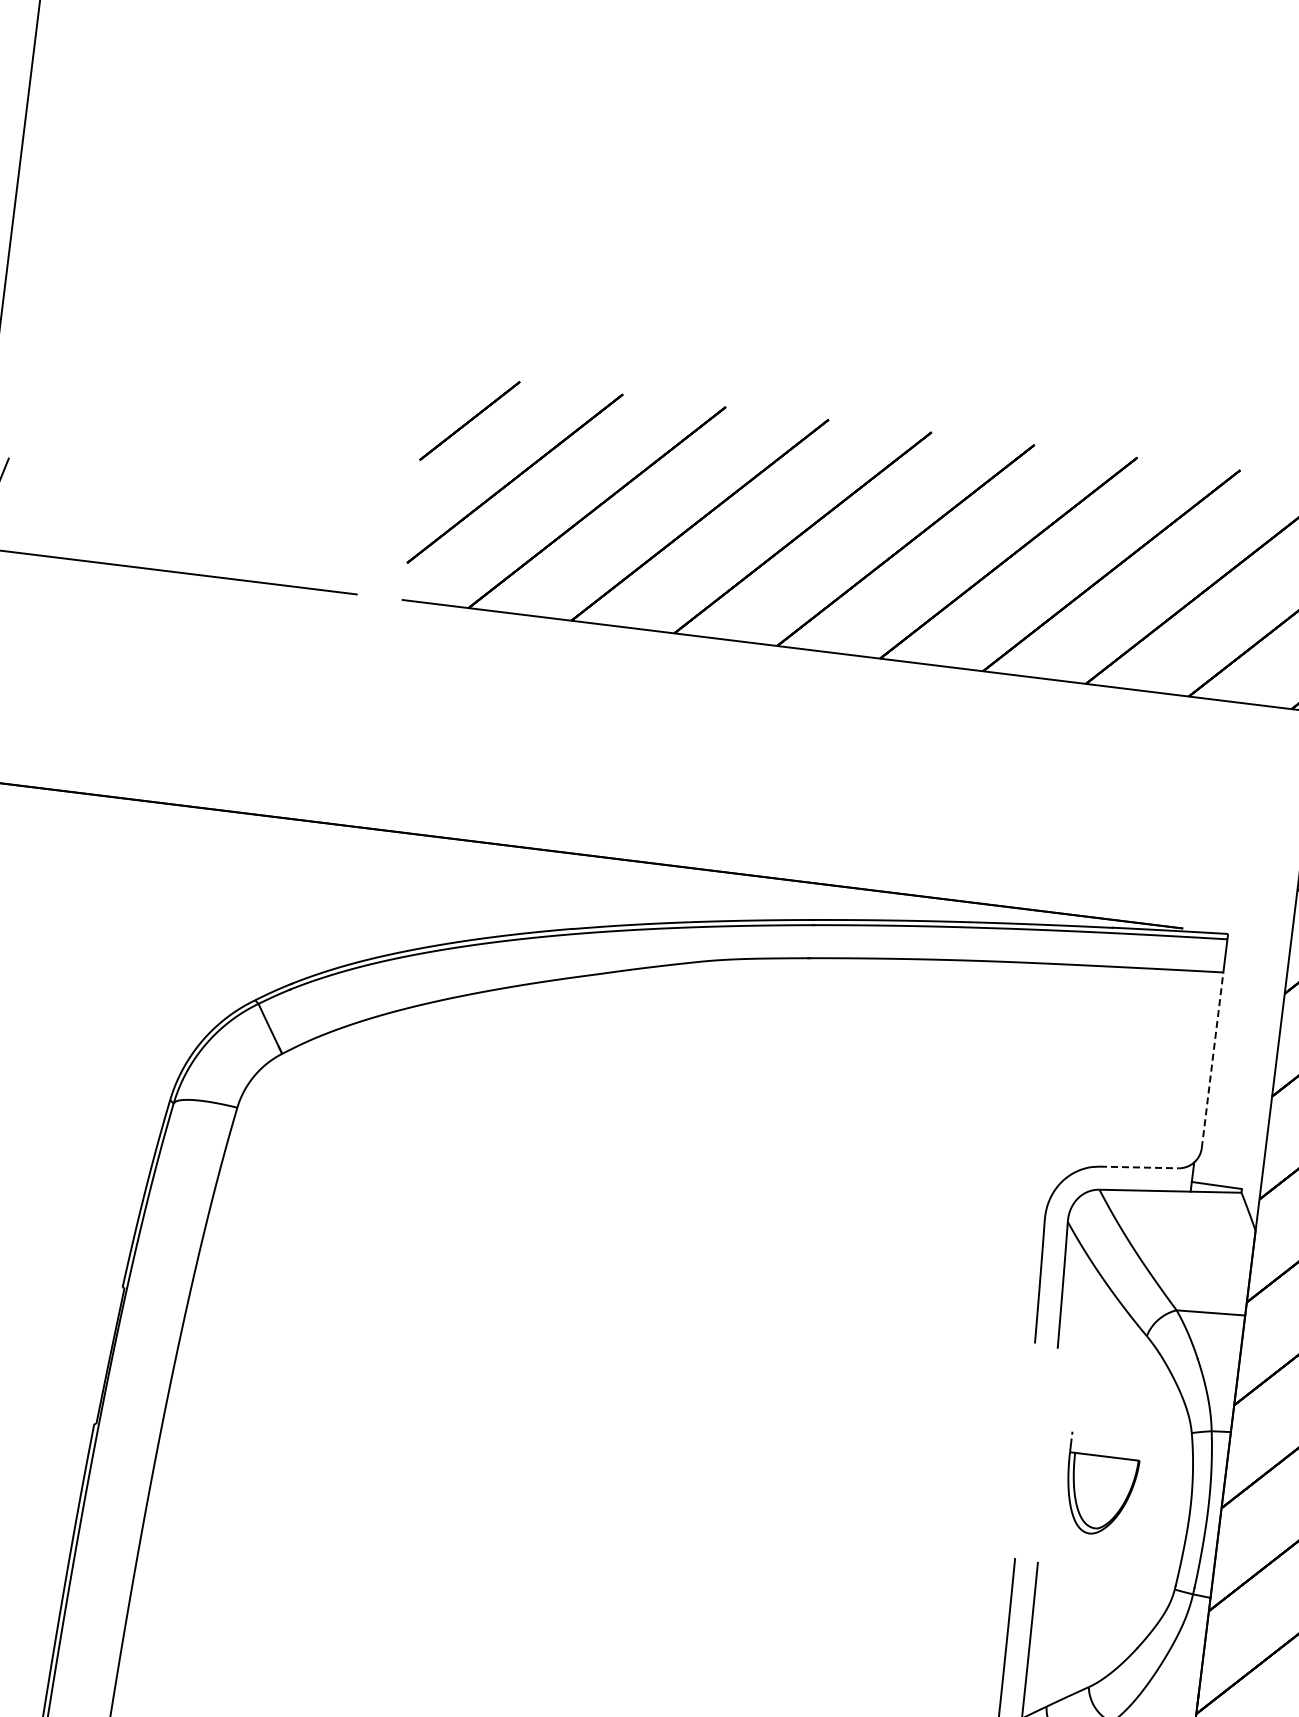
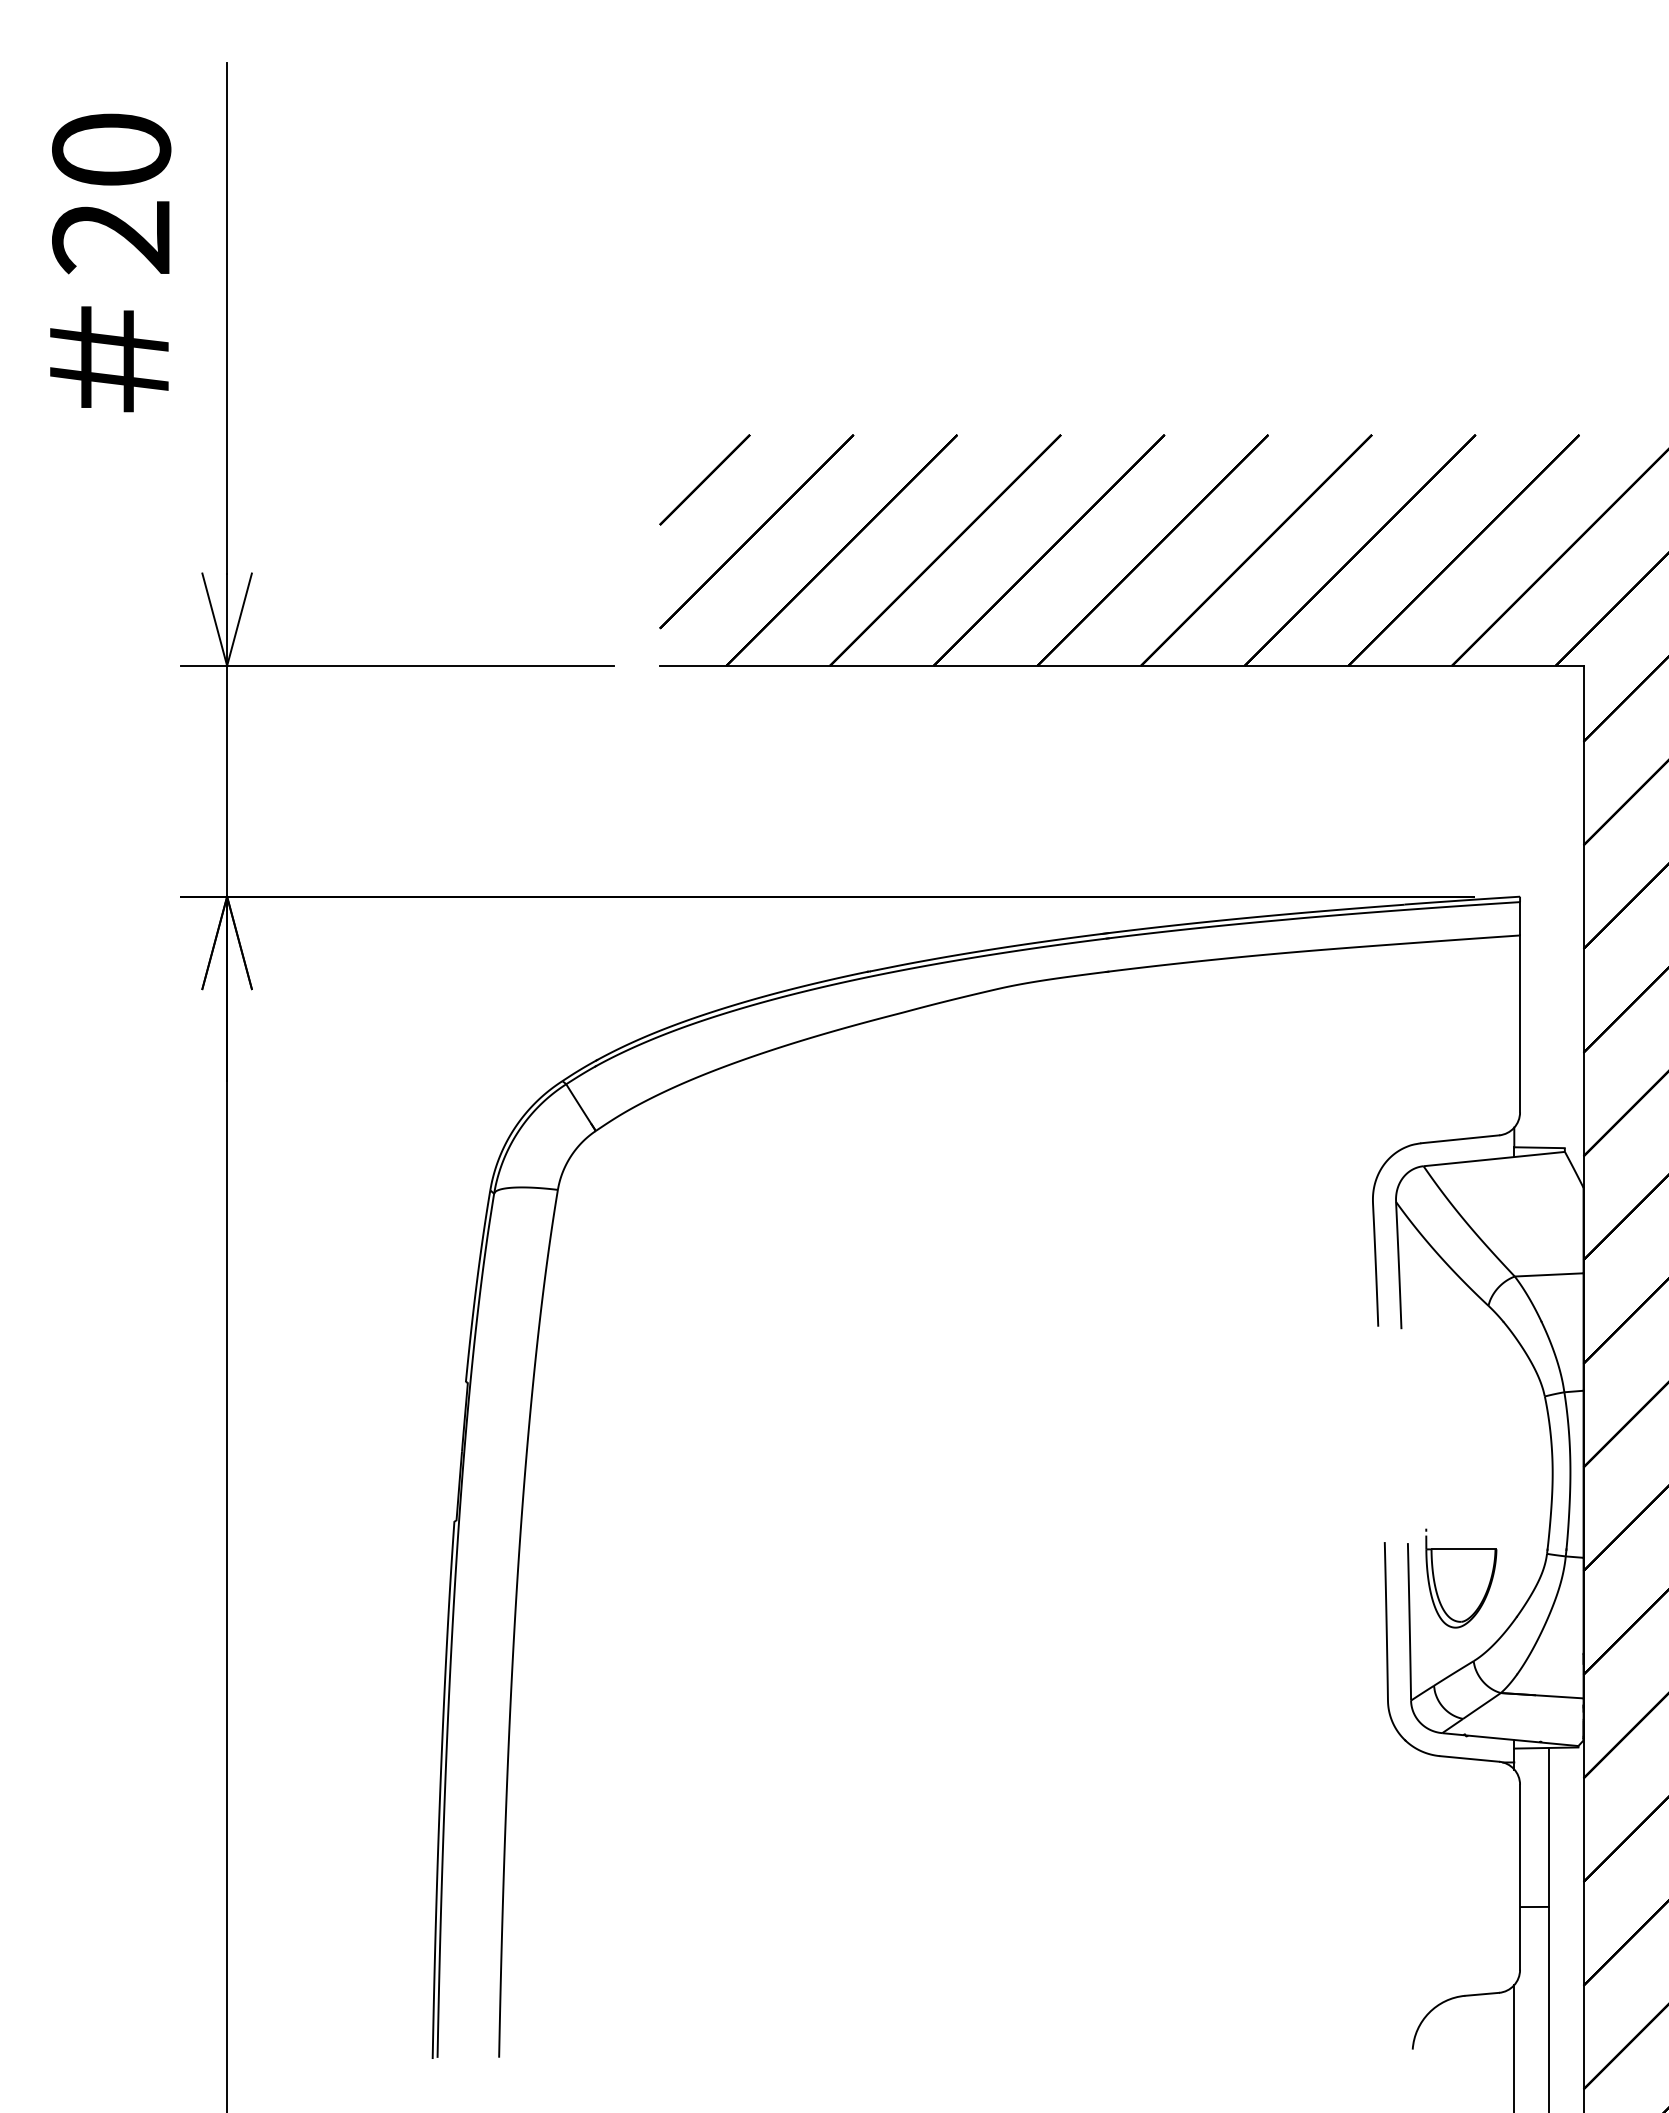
line: (1213, 1059) -> (1520, 1023), dashed -> solid
line: (1139, 1167) -> (1460, 1139), dashed -> solid
part: (1101, 1485) -> (1461, 1578), moved

